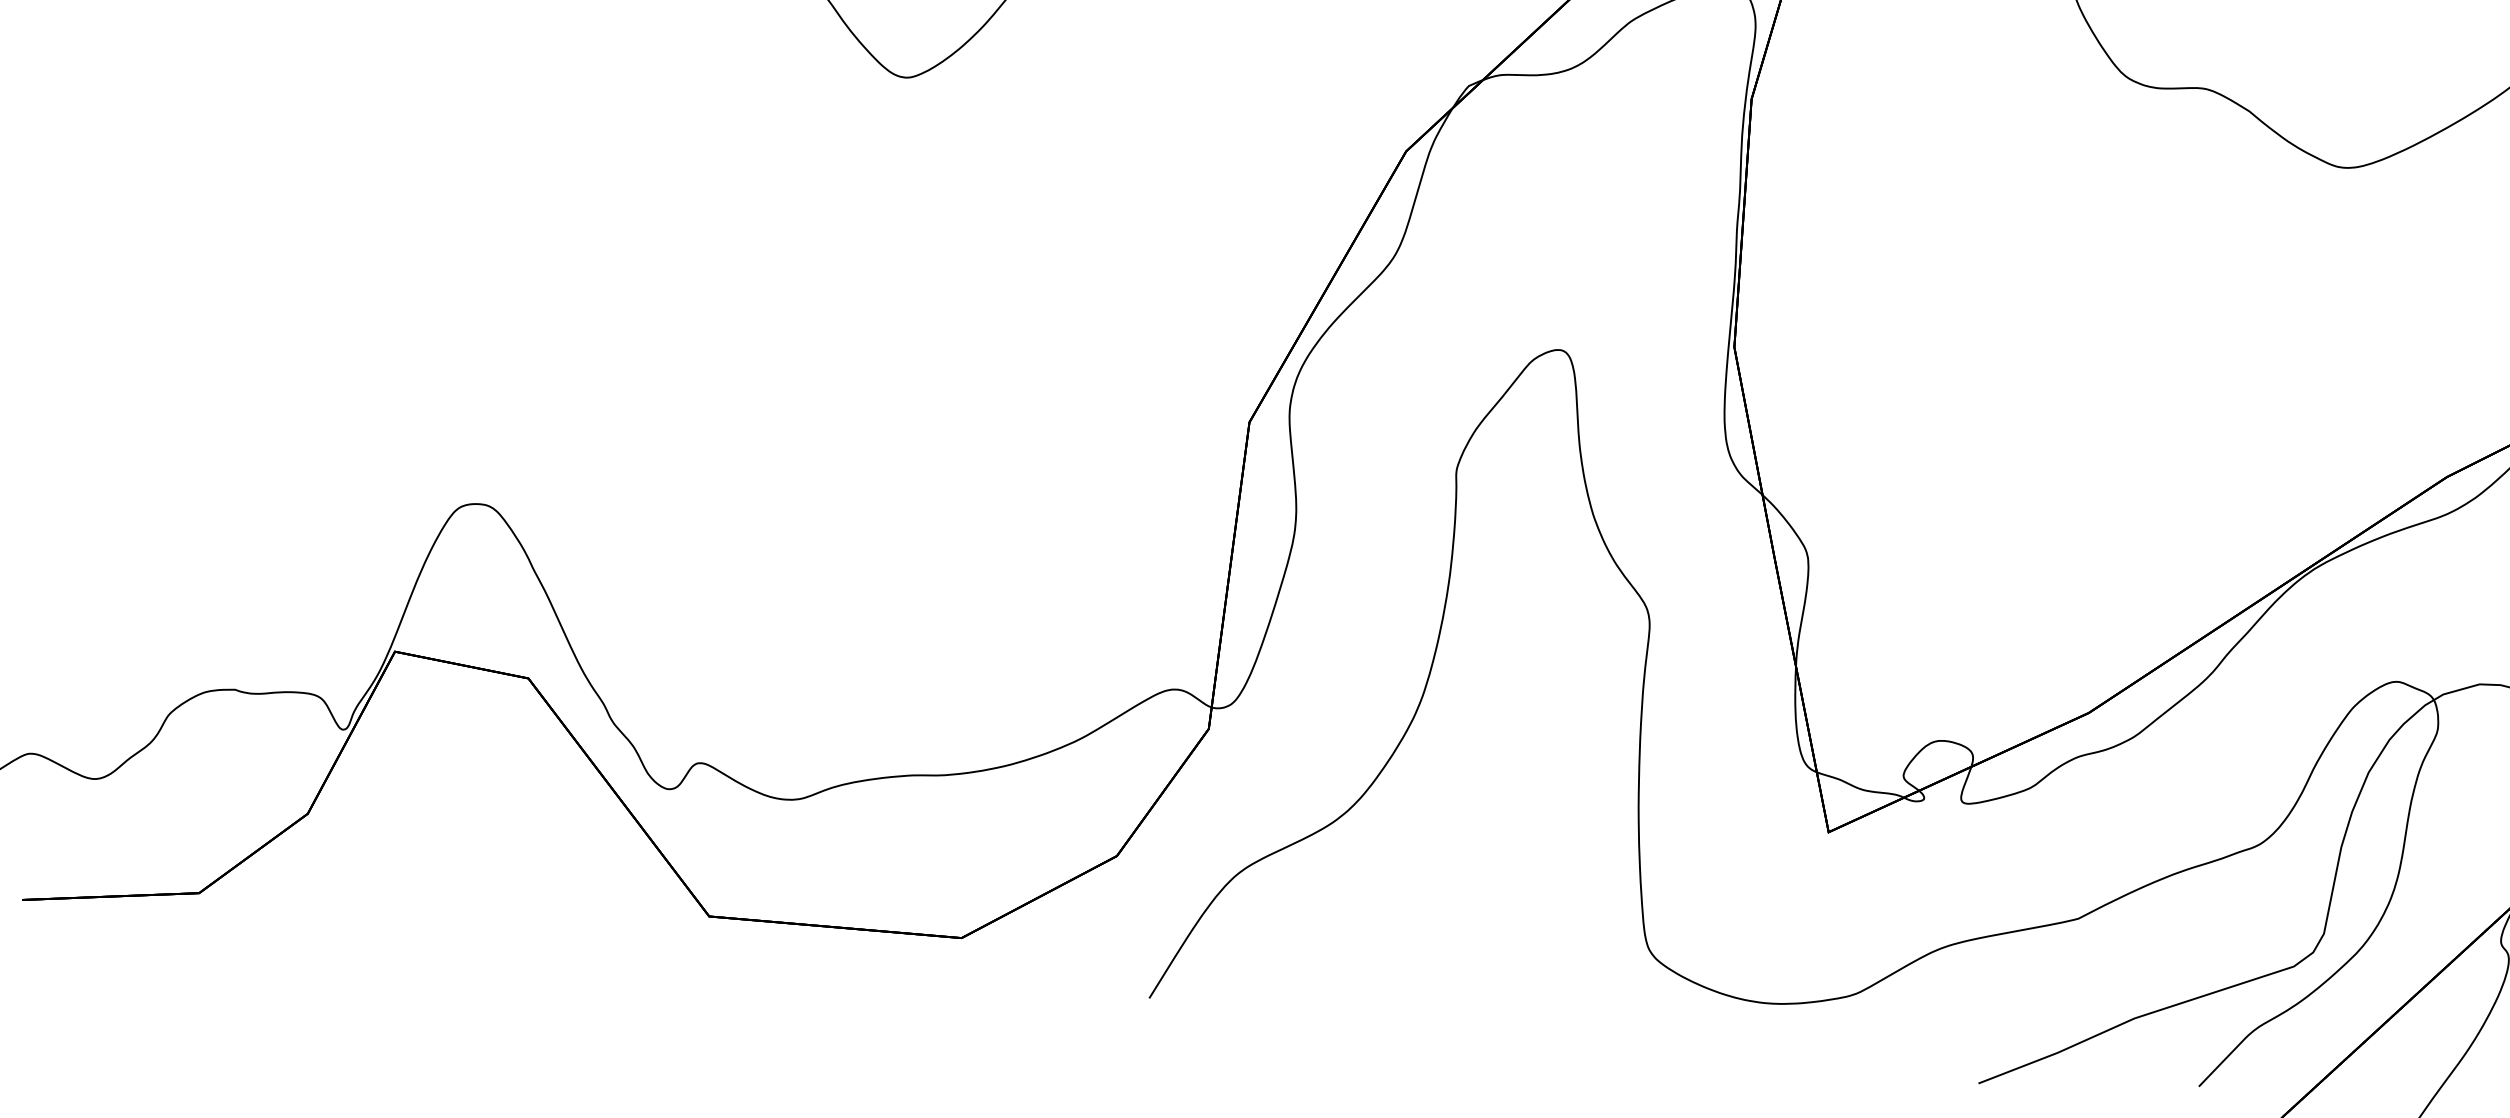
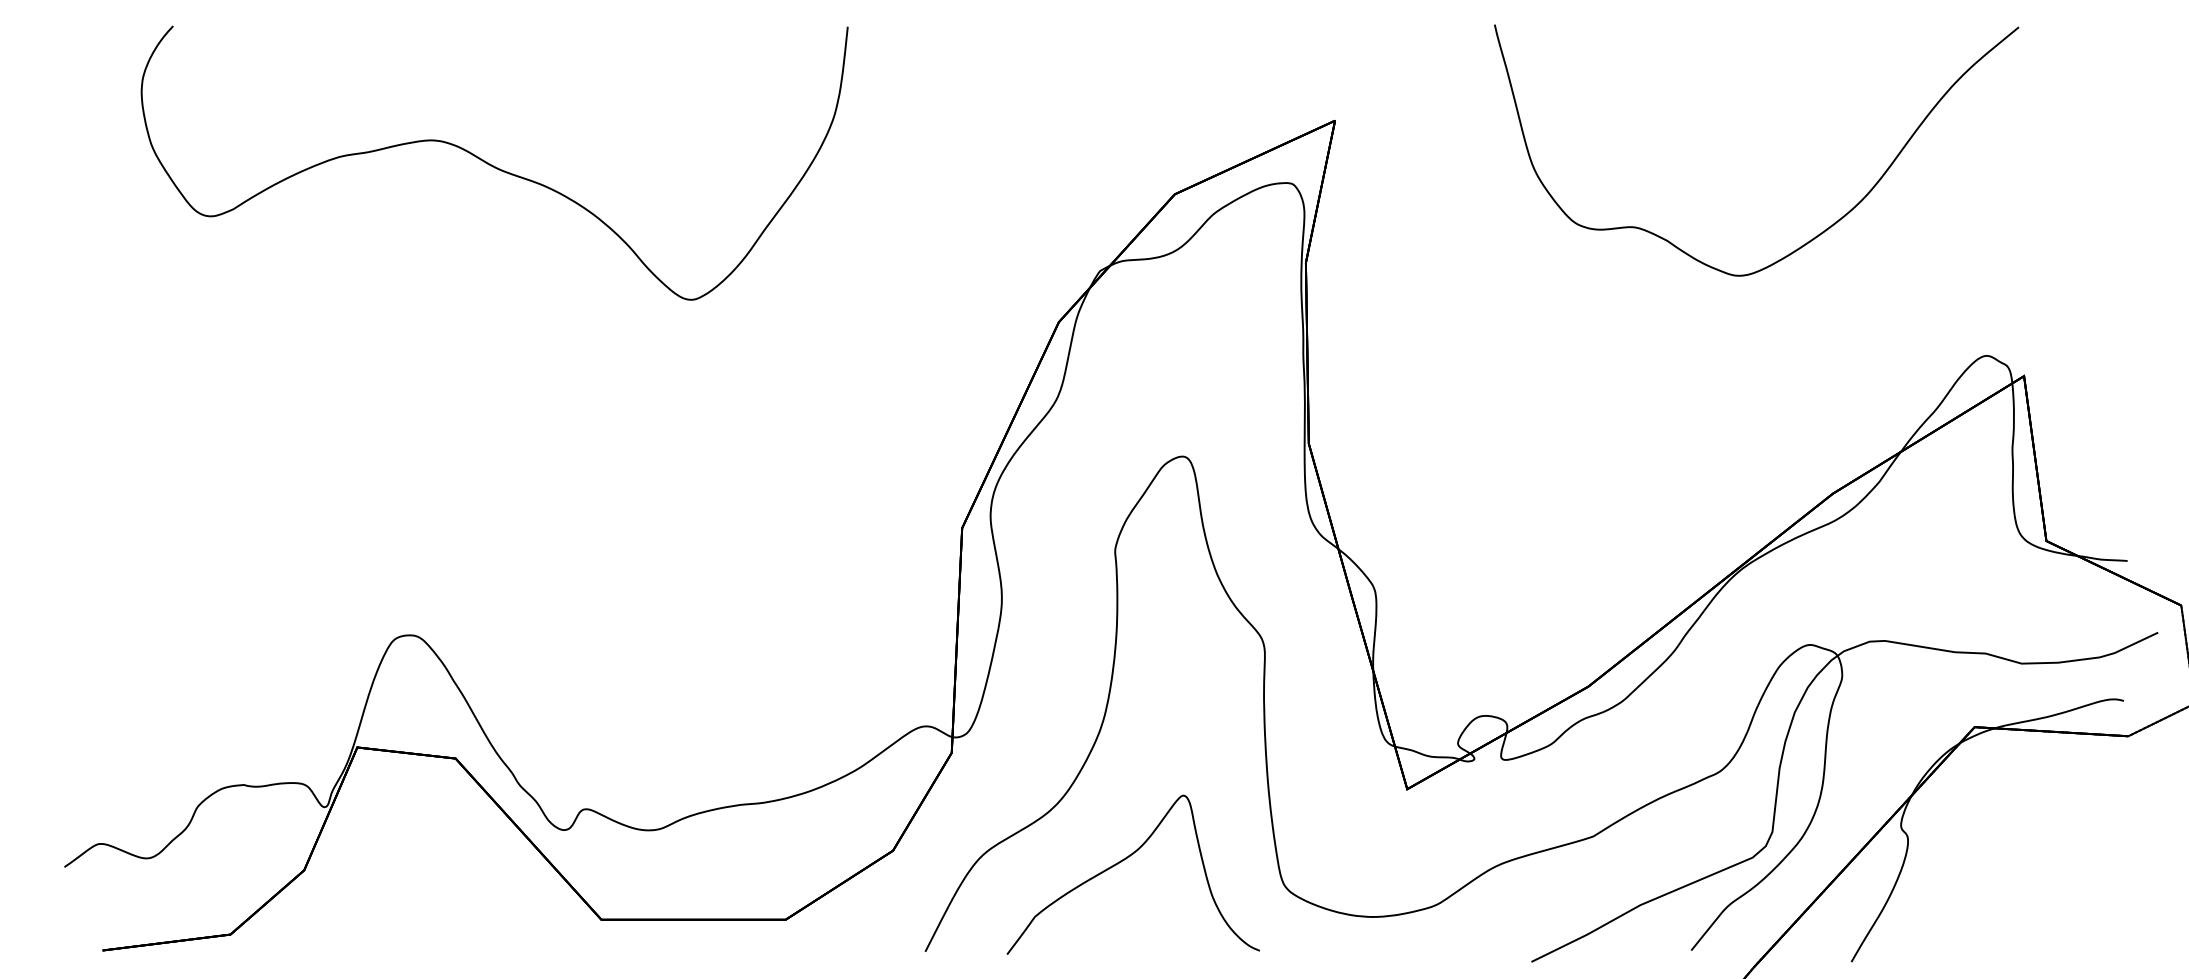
part: (1431, 897) -> (1123, 861), added

